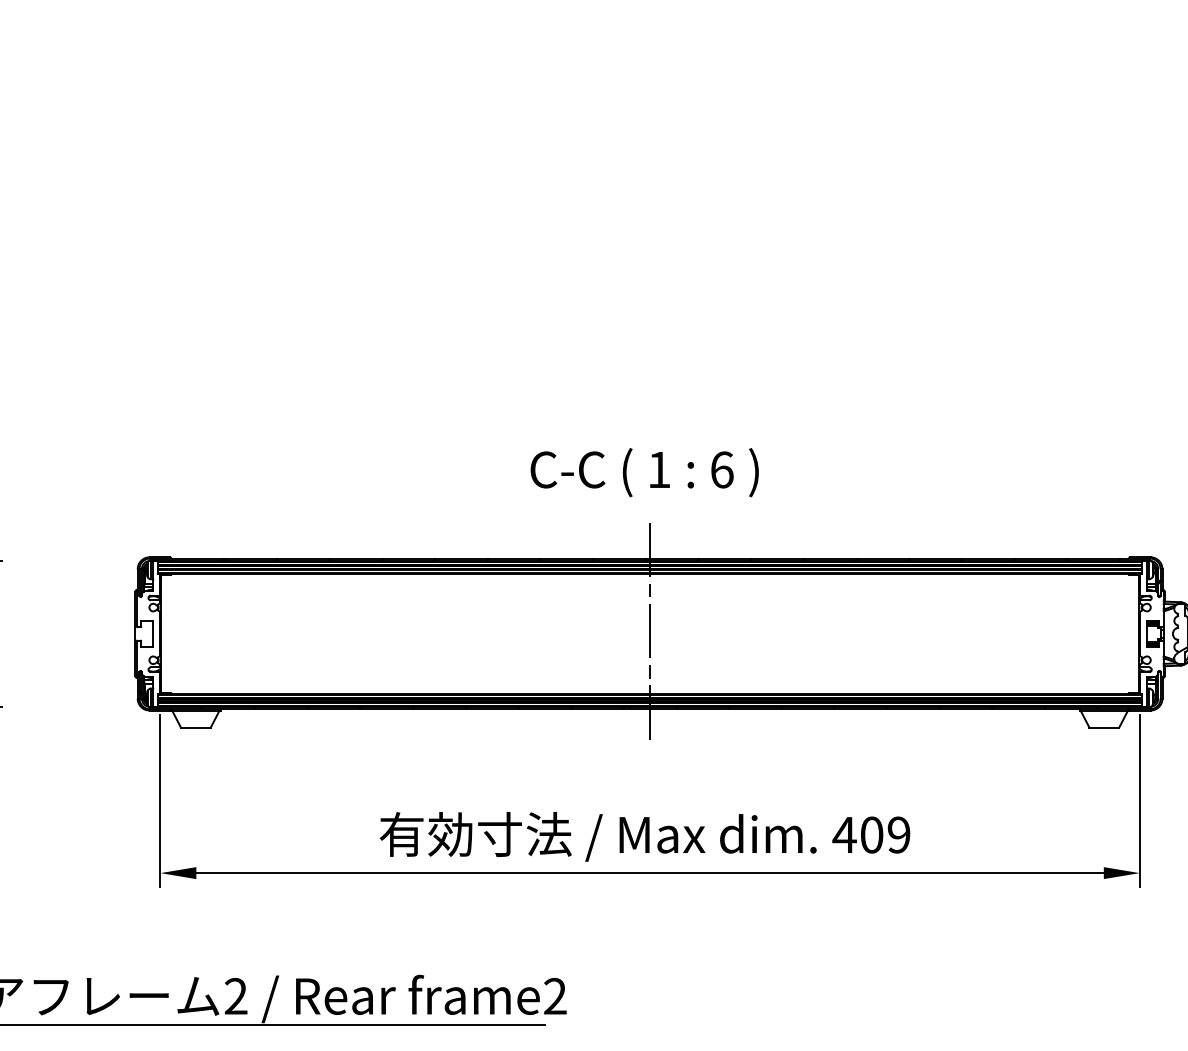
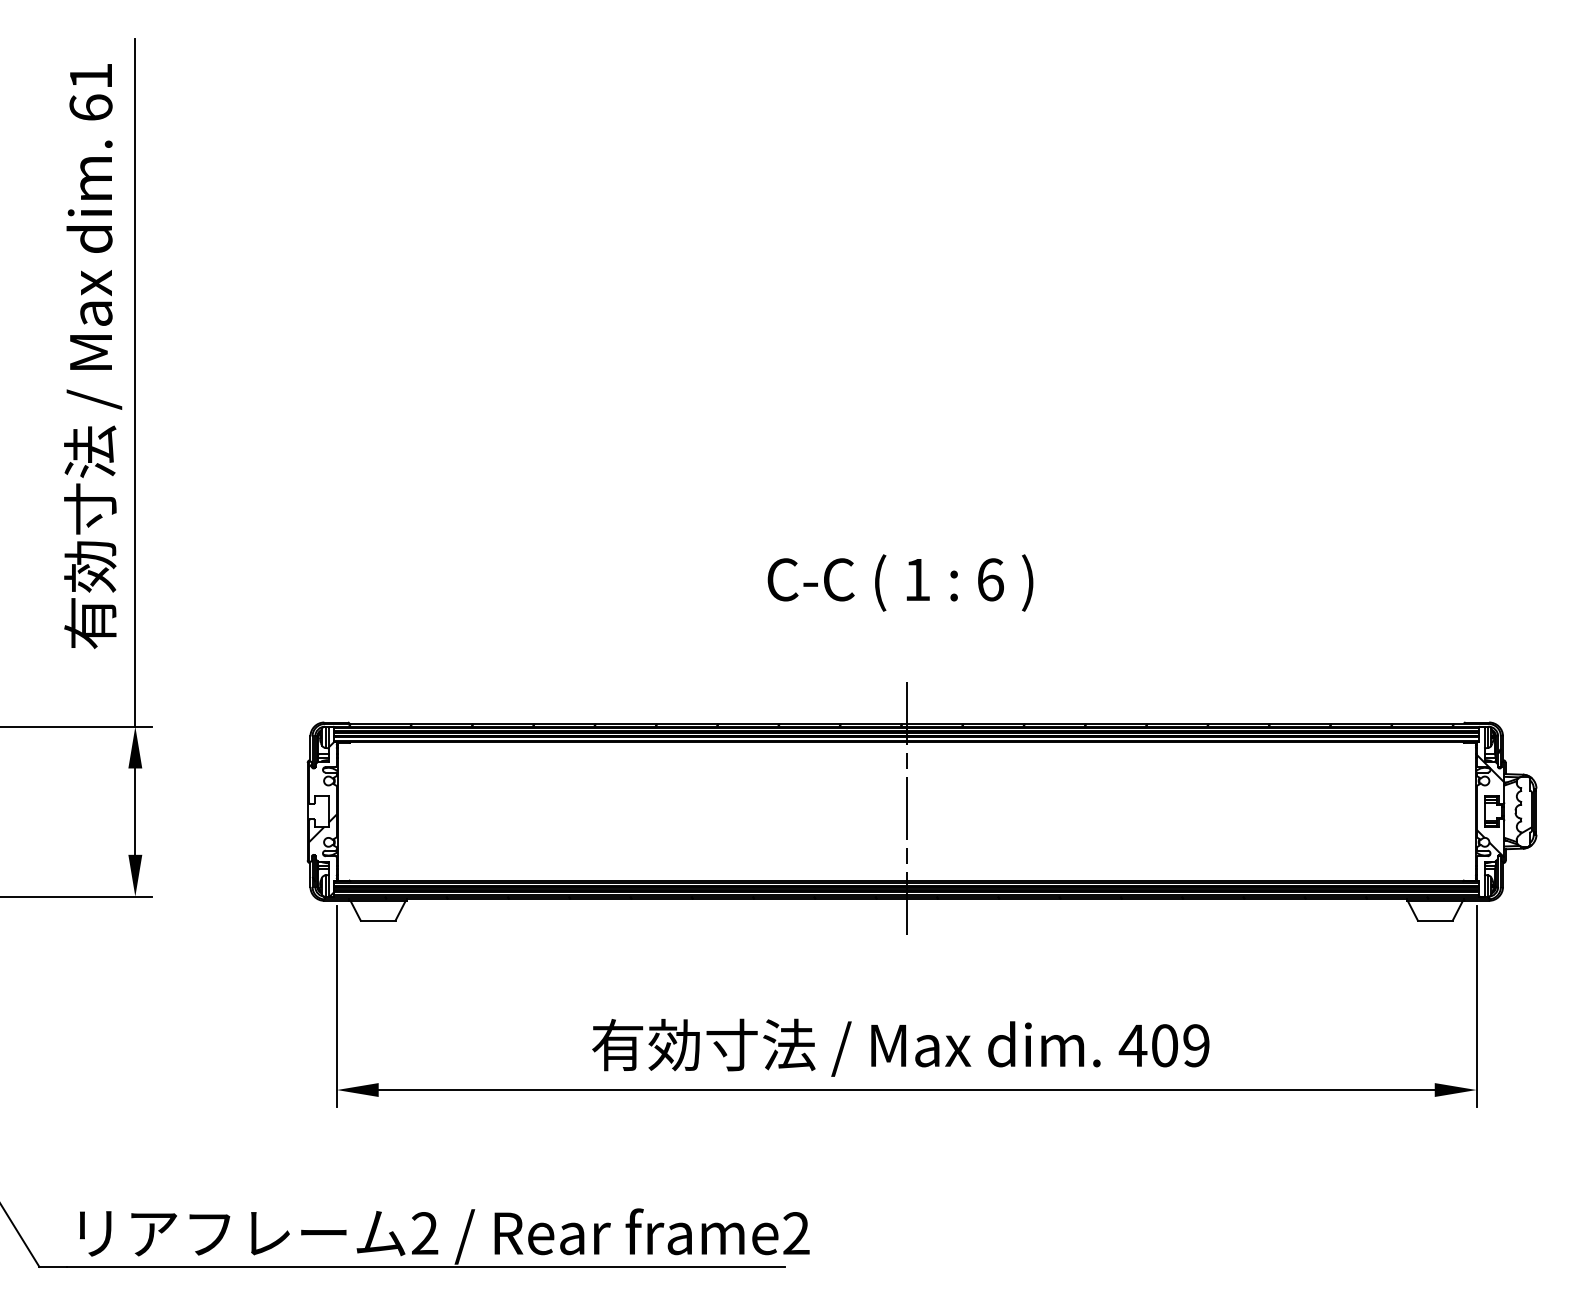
text: (644, 472) -> (900, 582), moved
hatch: (1151, 628) -> (1490, 805), added
hatch: (148, 640) -> (322, 819), added

